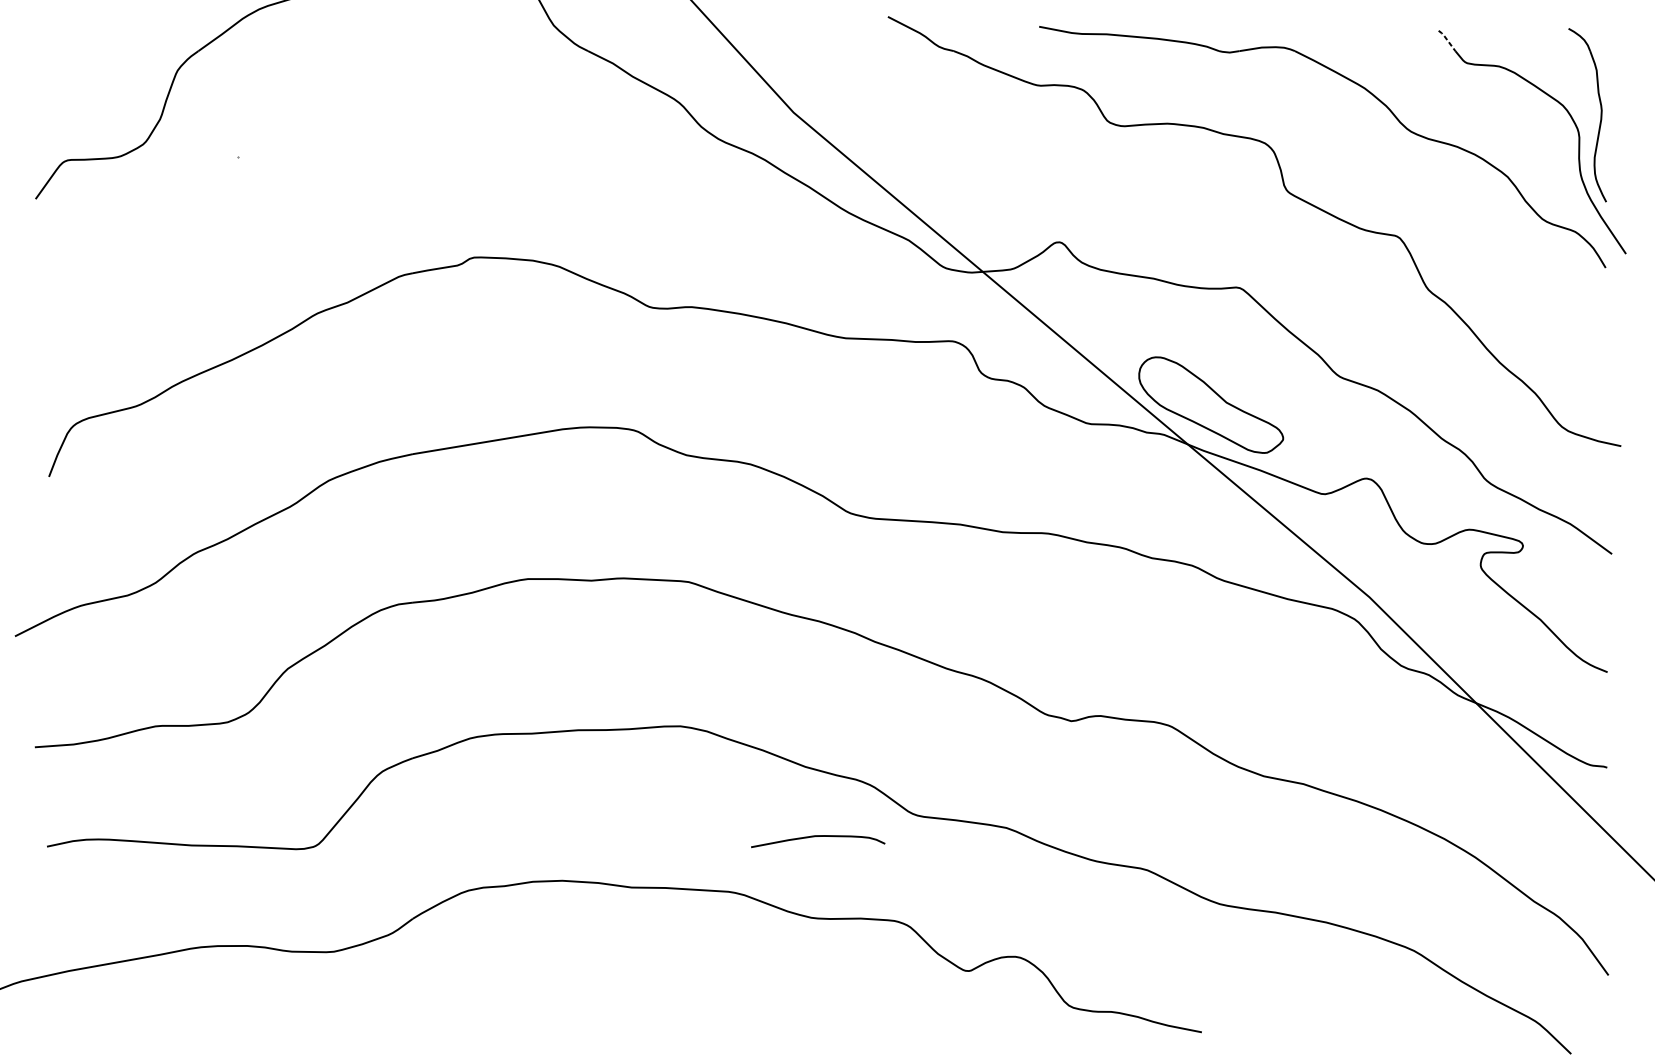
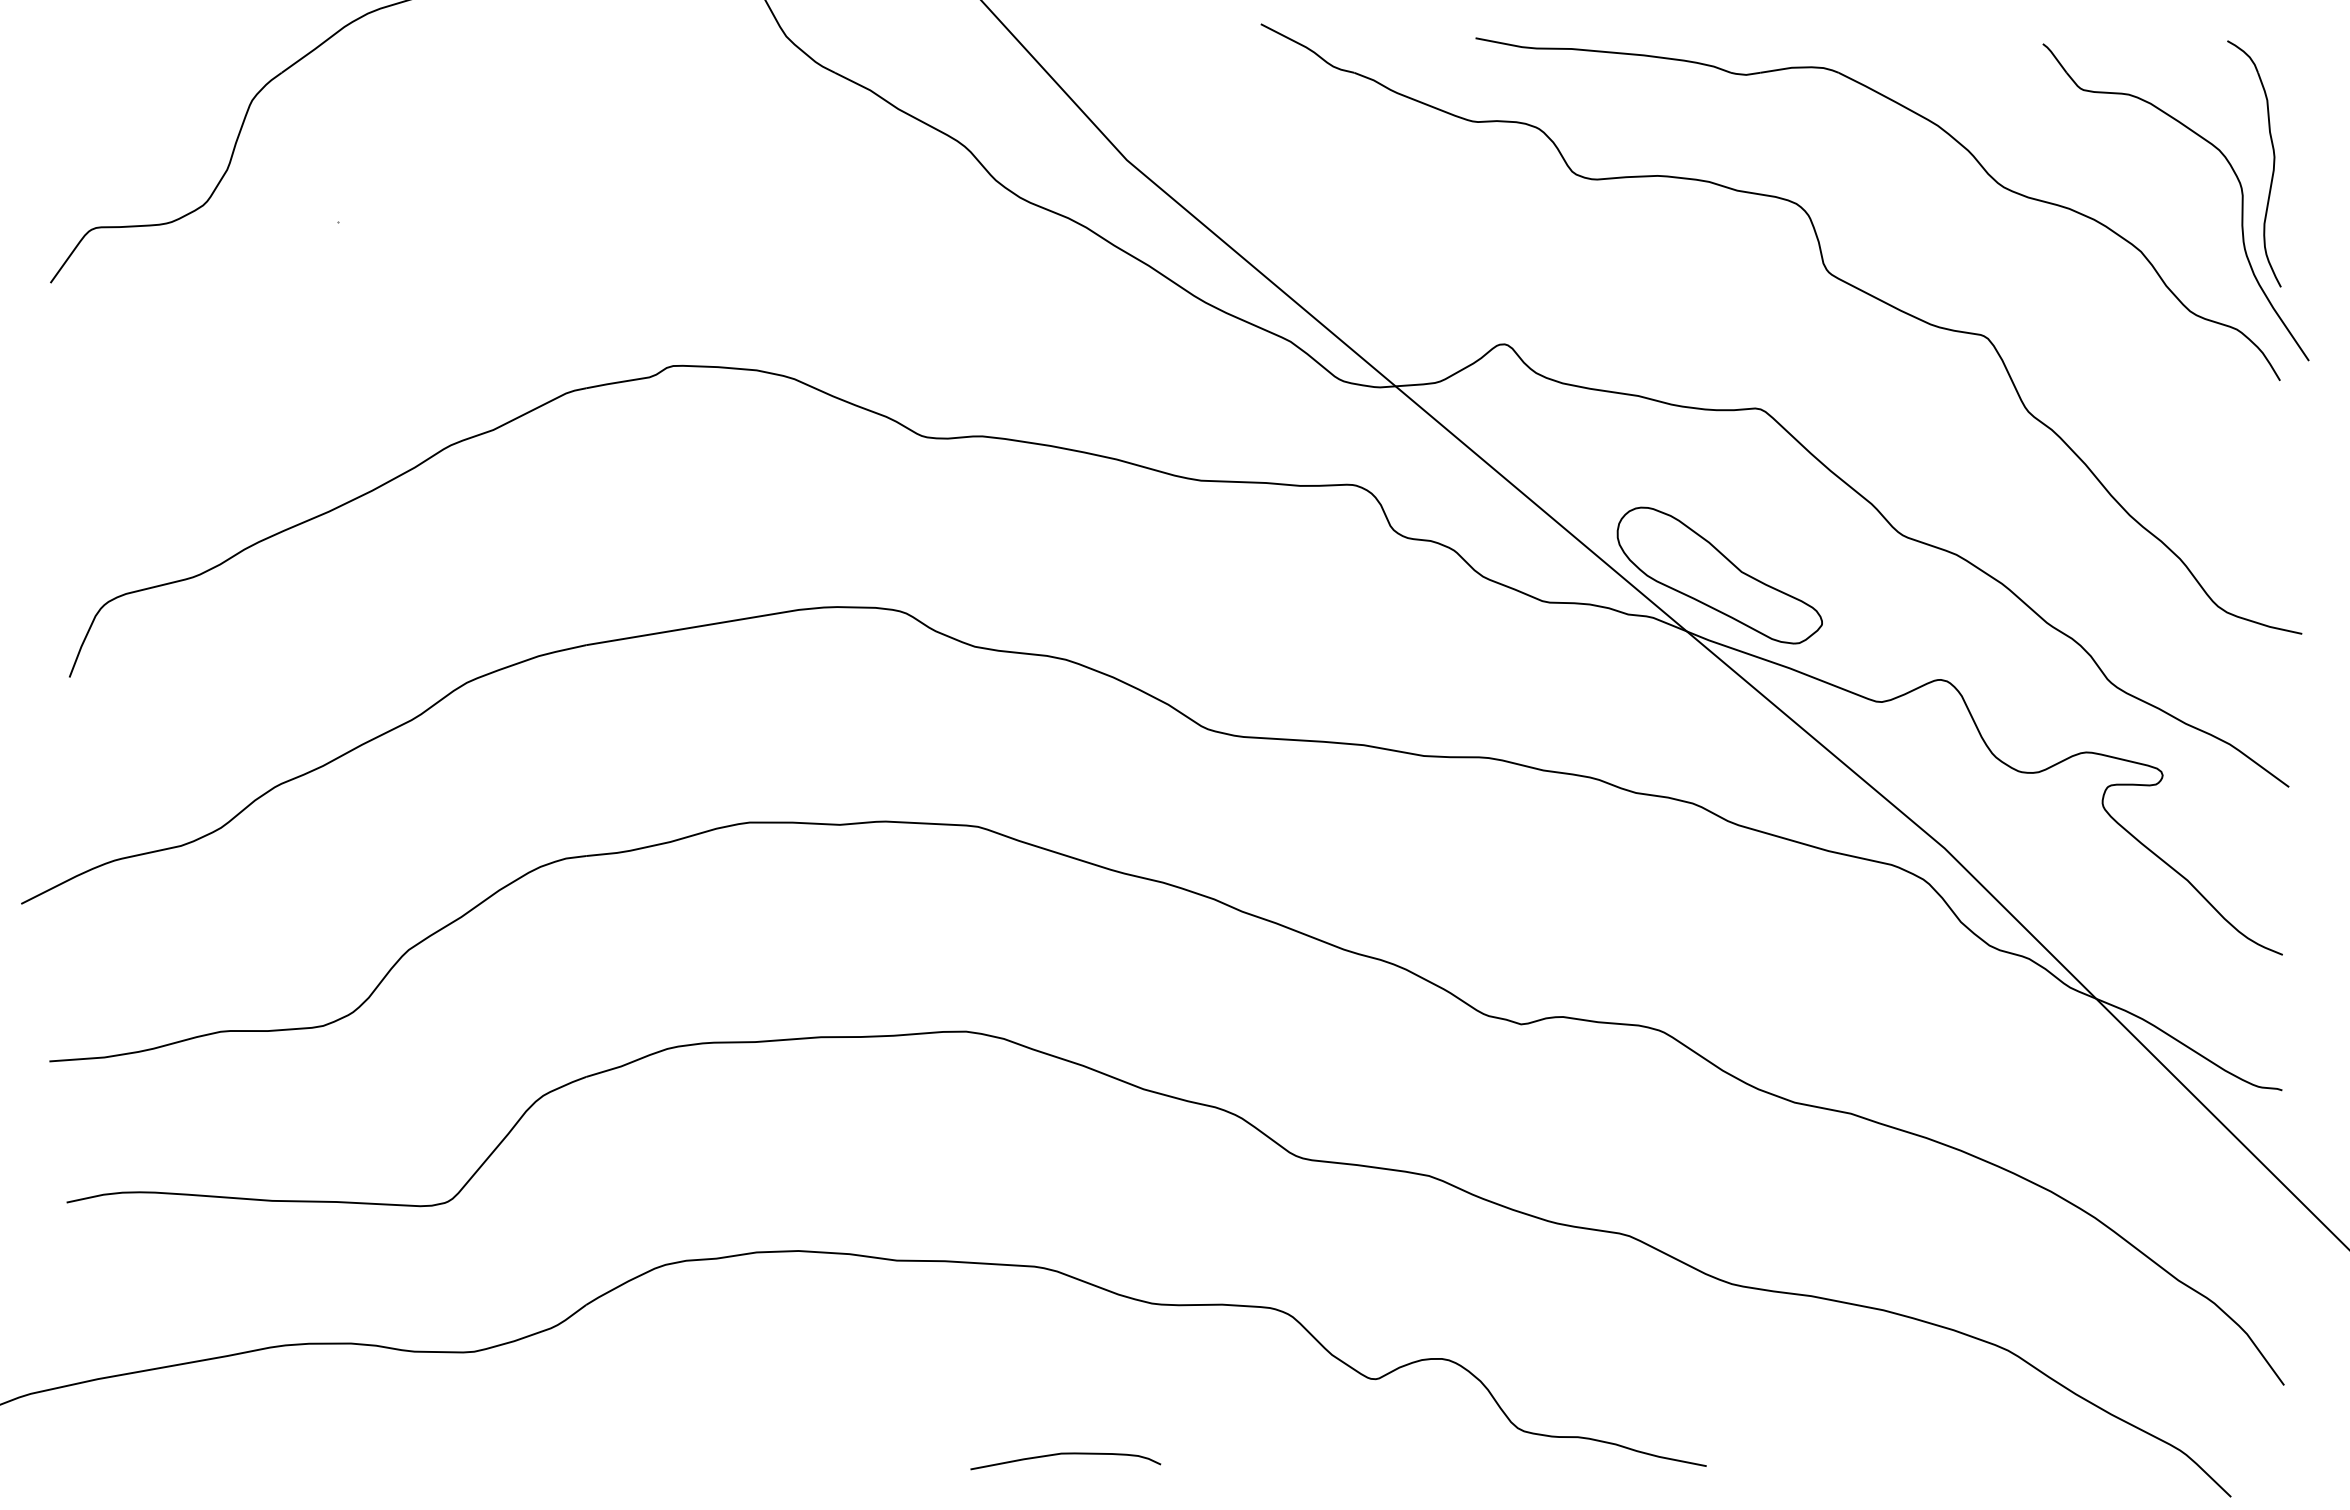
line: (1447, 40) -> (2055, 57), dashed -> solid
curve: (817, 836) -> (1065, 1454), moved

